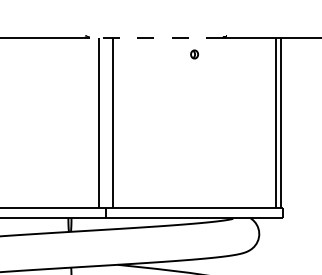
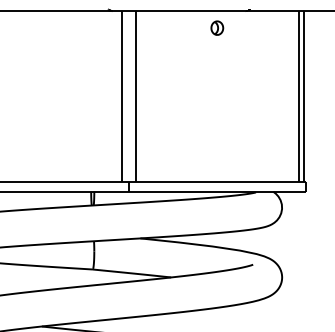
line: (155, 37) -> (178, 11), dashed -> solid
part: (194, 53) -> (217, 27), size x1.67

